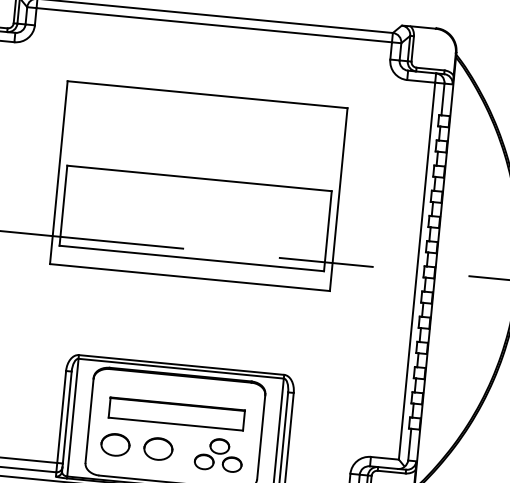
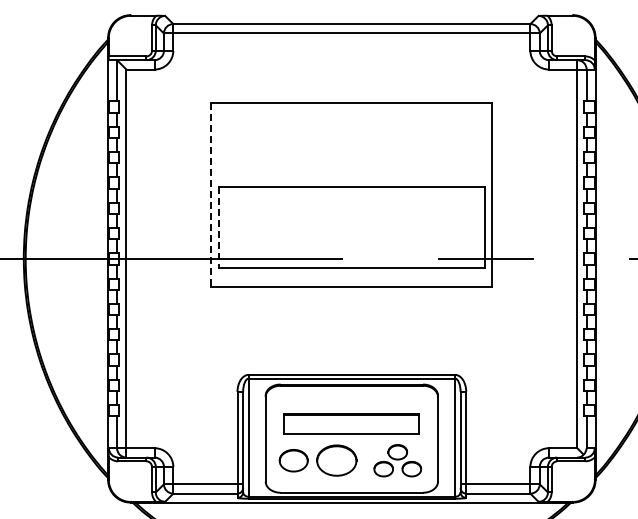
line: (59, 173) -> (211, 195), solid -> dashed
line: (63, 206) -> (219, 228), solid -> dashed
part: (158, 448) -> (336, 460), size x1.4

